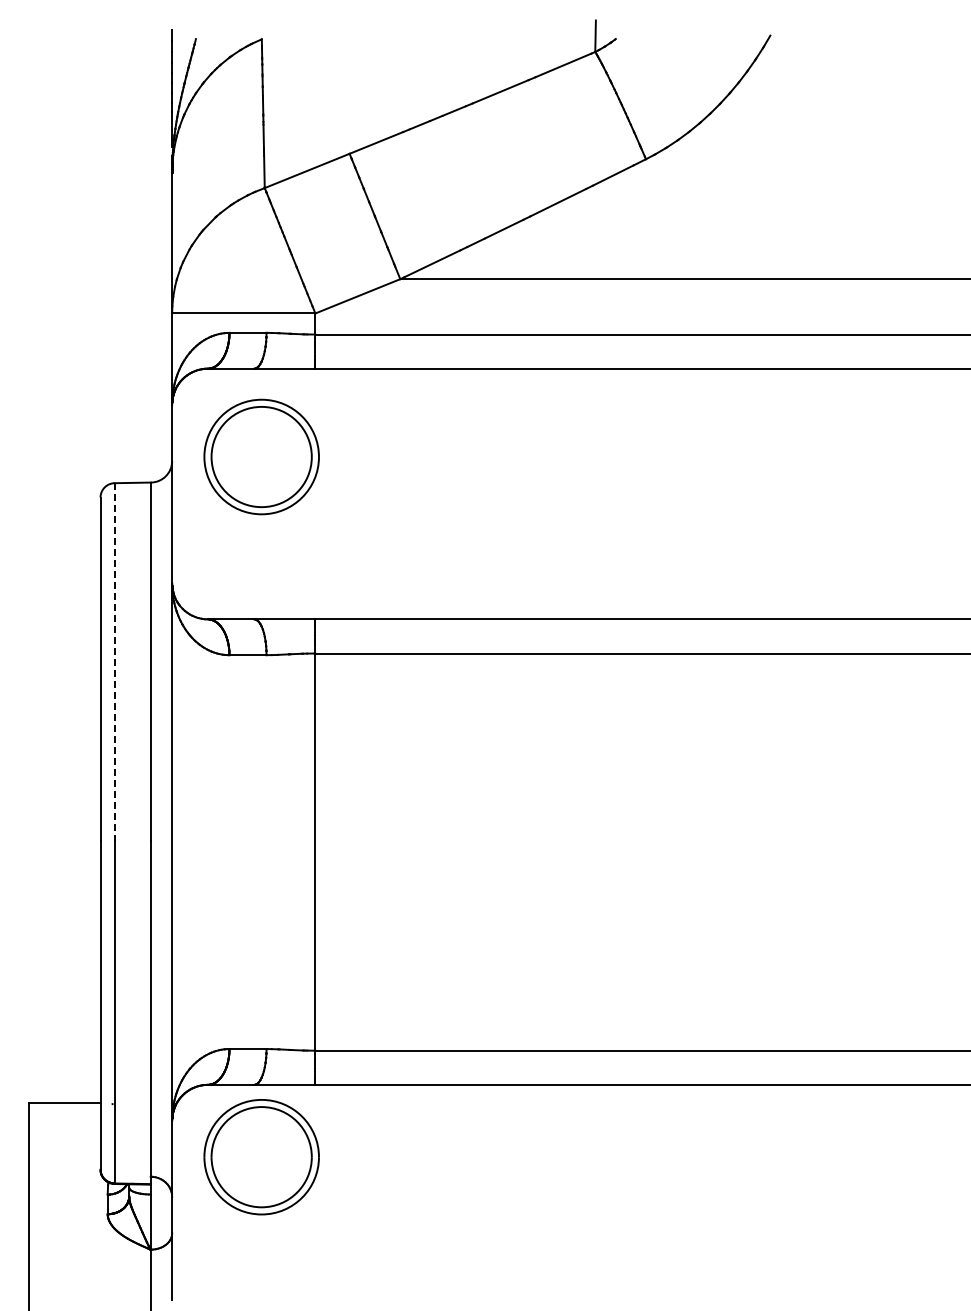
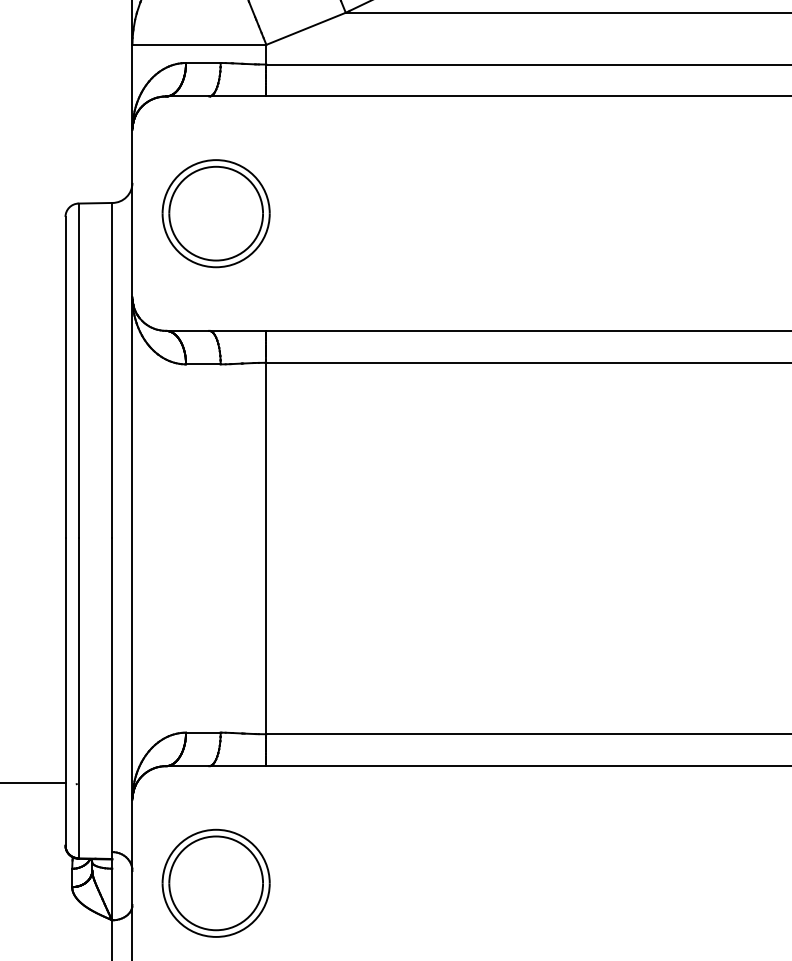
part: (261, 456) -> (216, 213), moved
line: (114, 661) -> (78, 370), dashed -> solid
part: (261, 1157) -> (216, 883), moved

